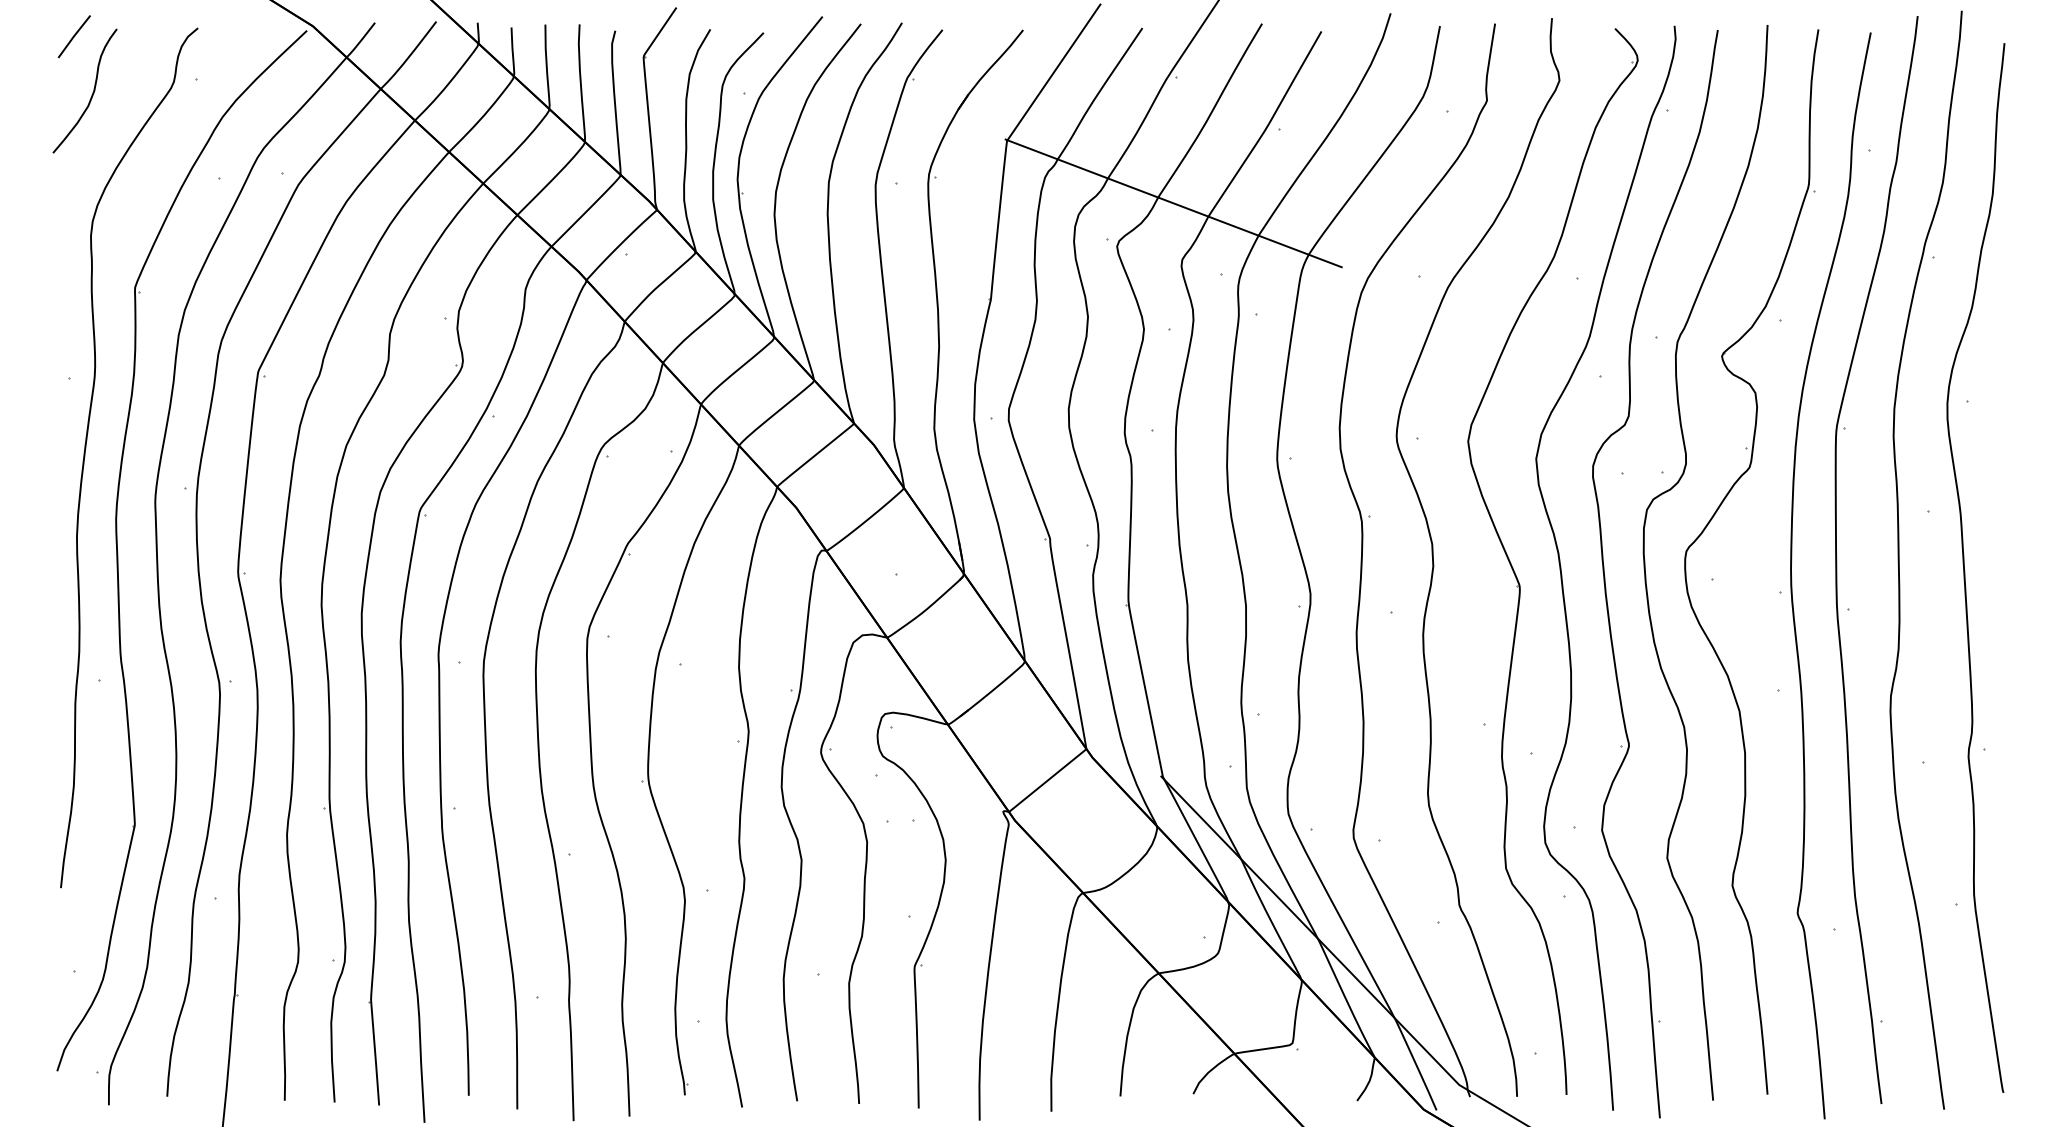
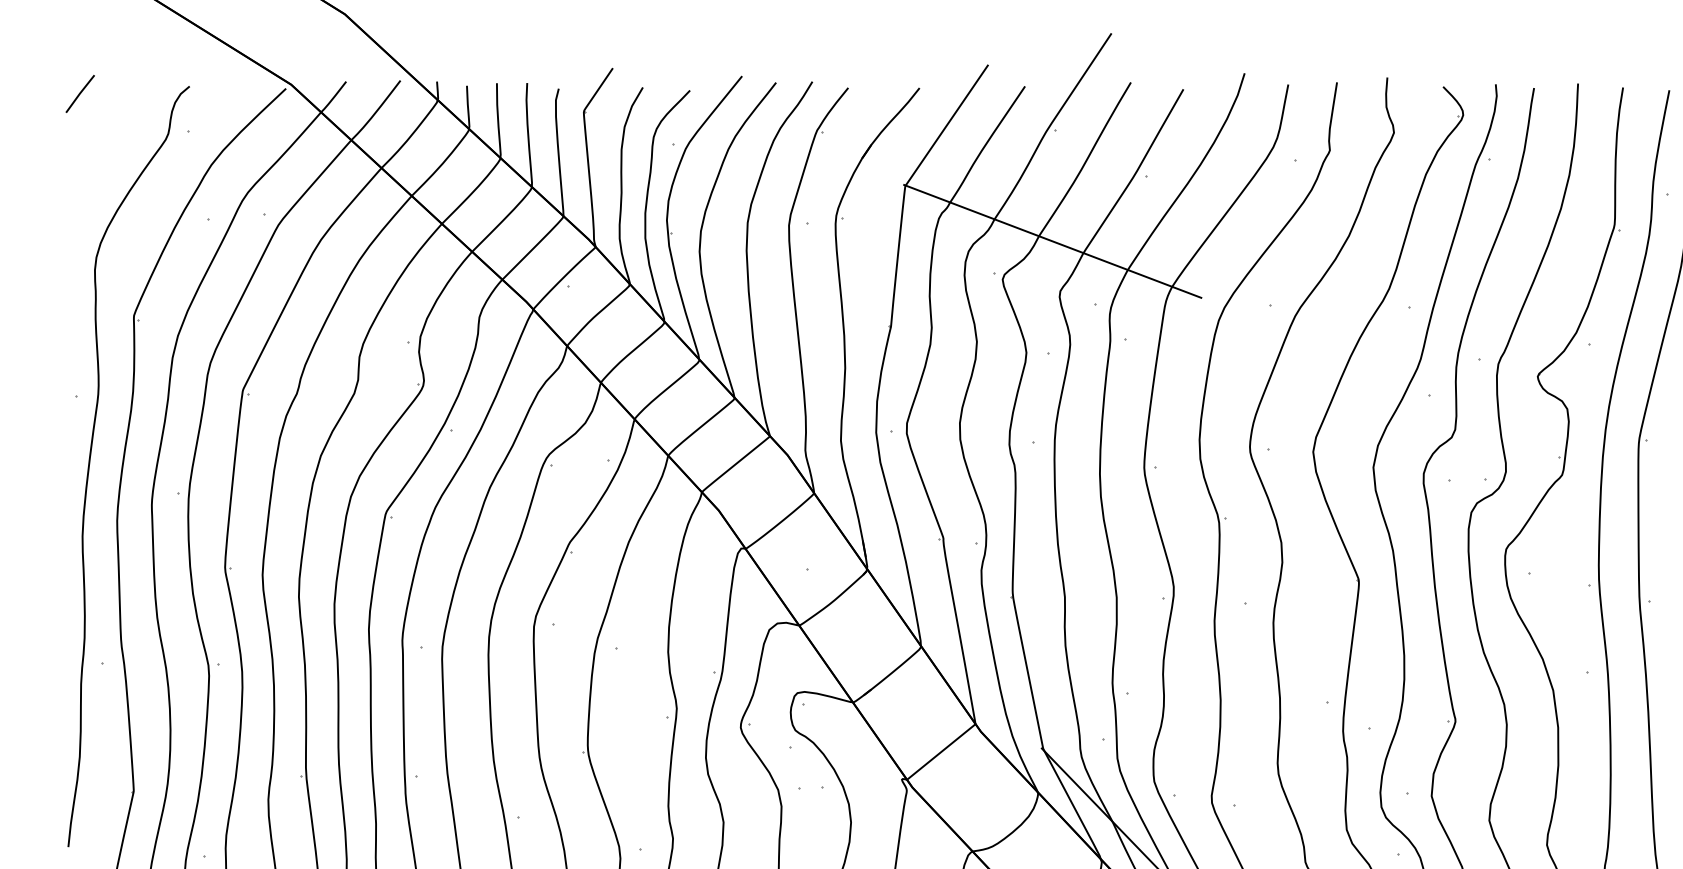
curve: (91, 94) -> (95, 145), removed

